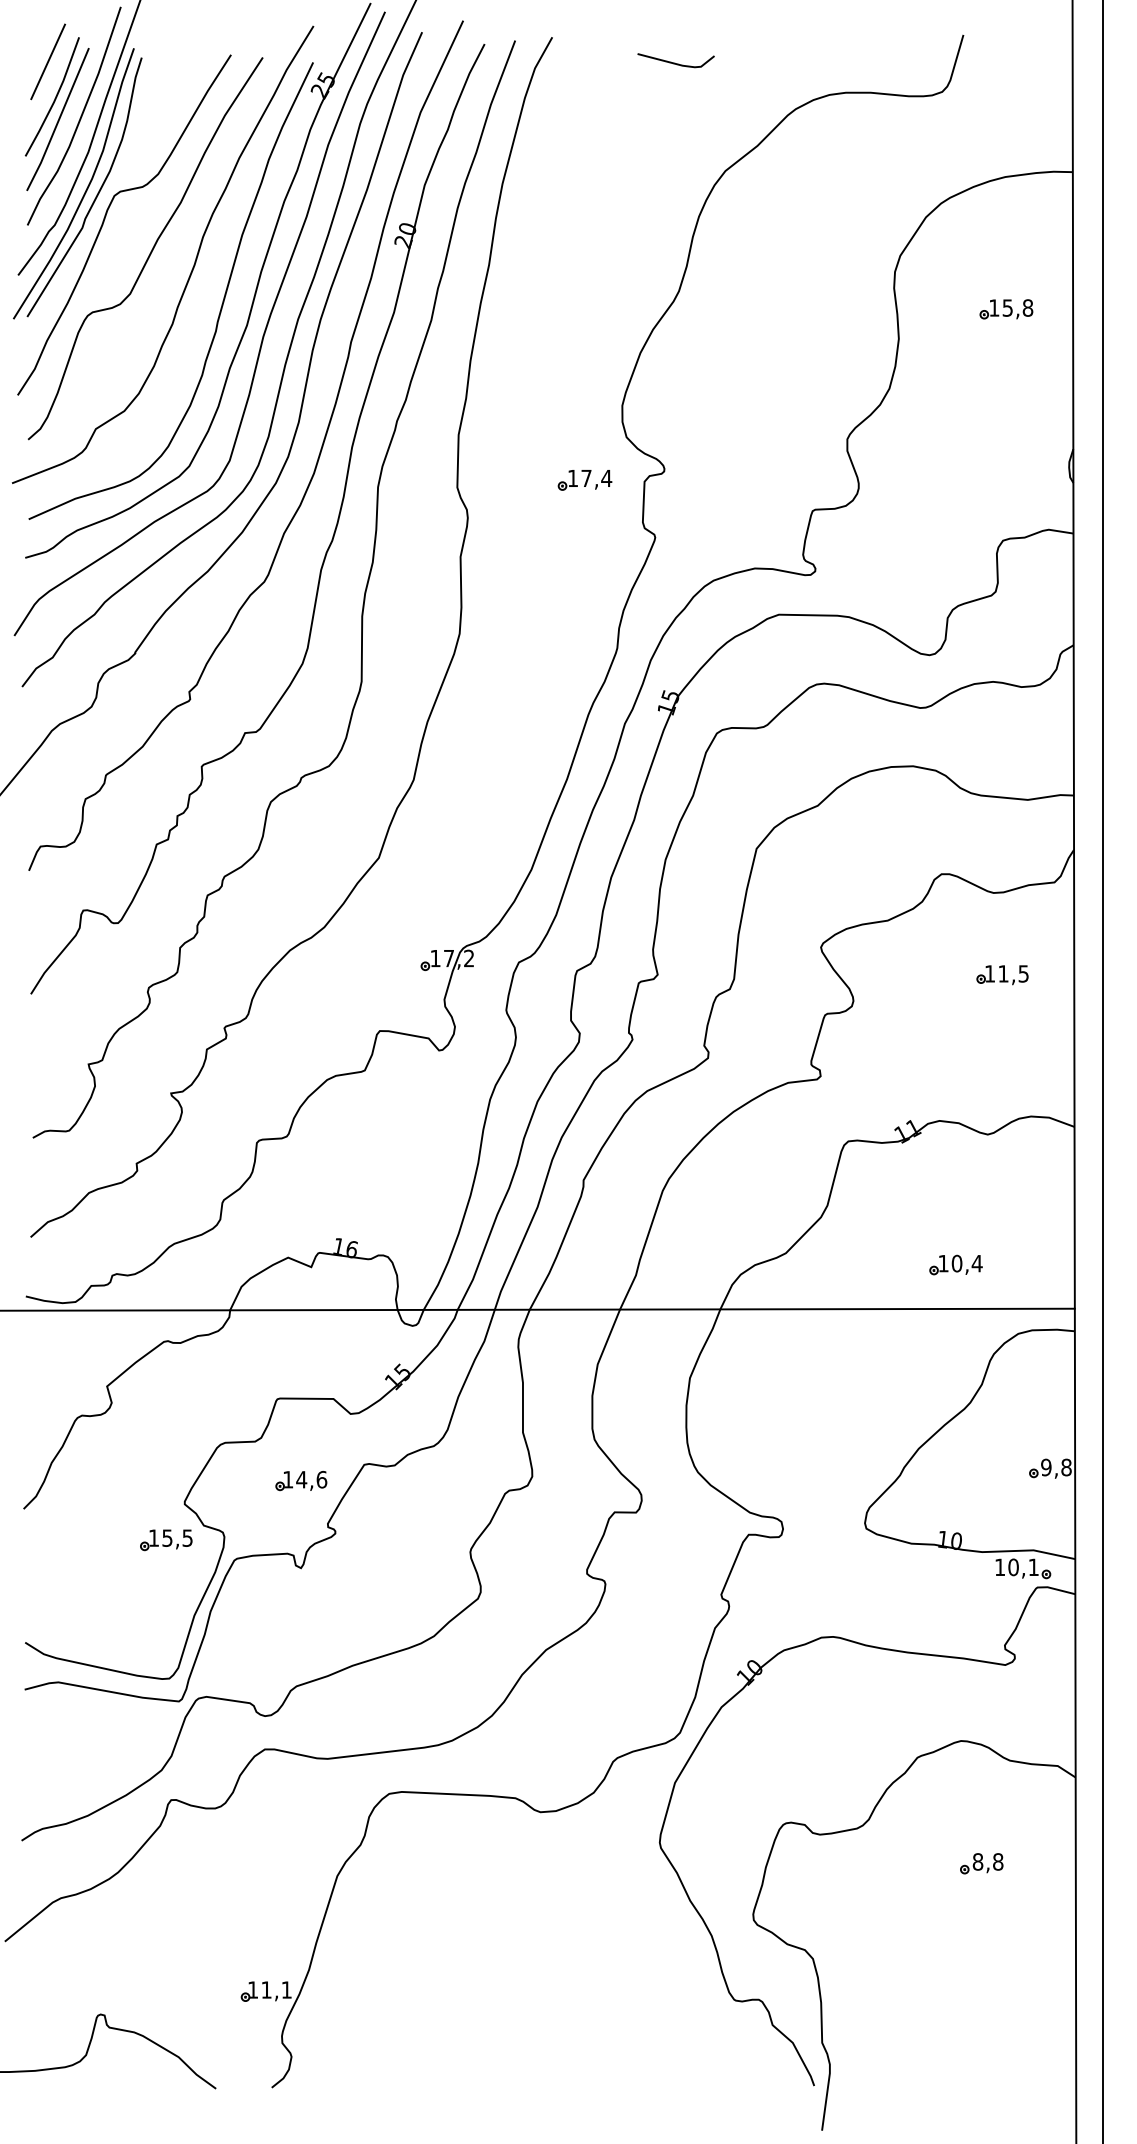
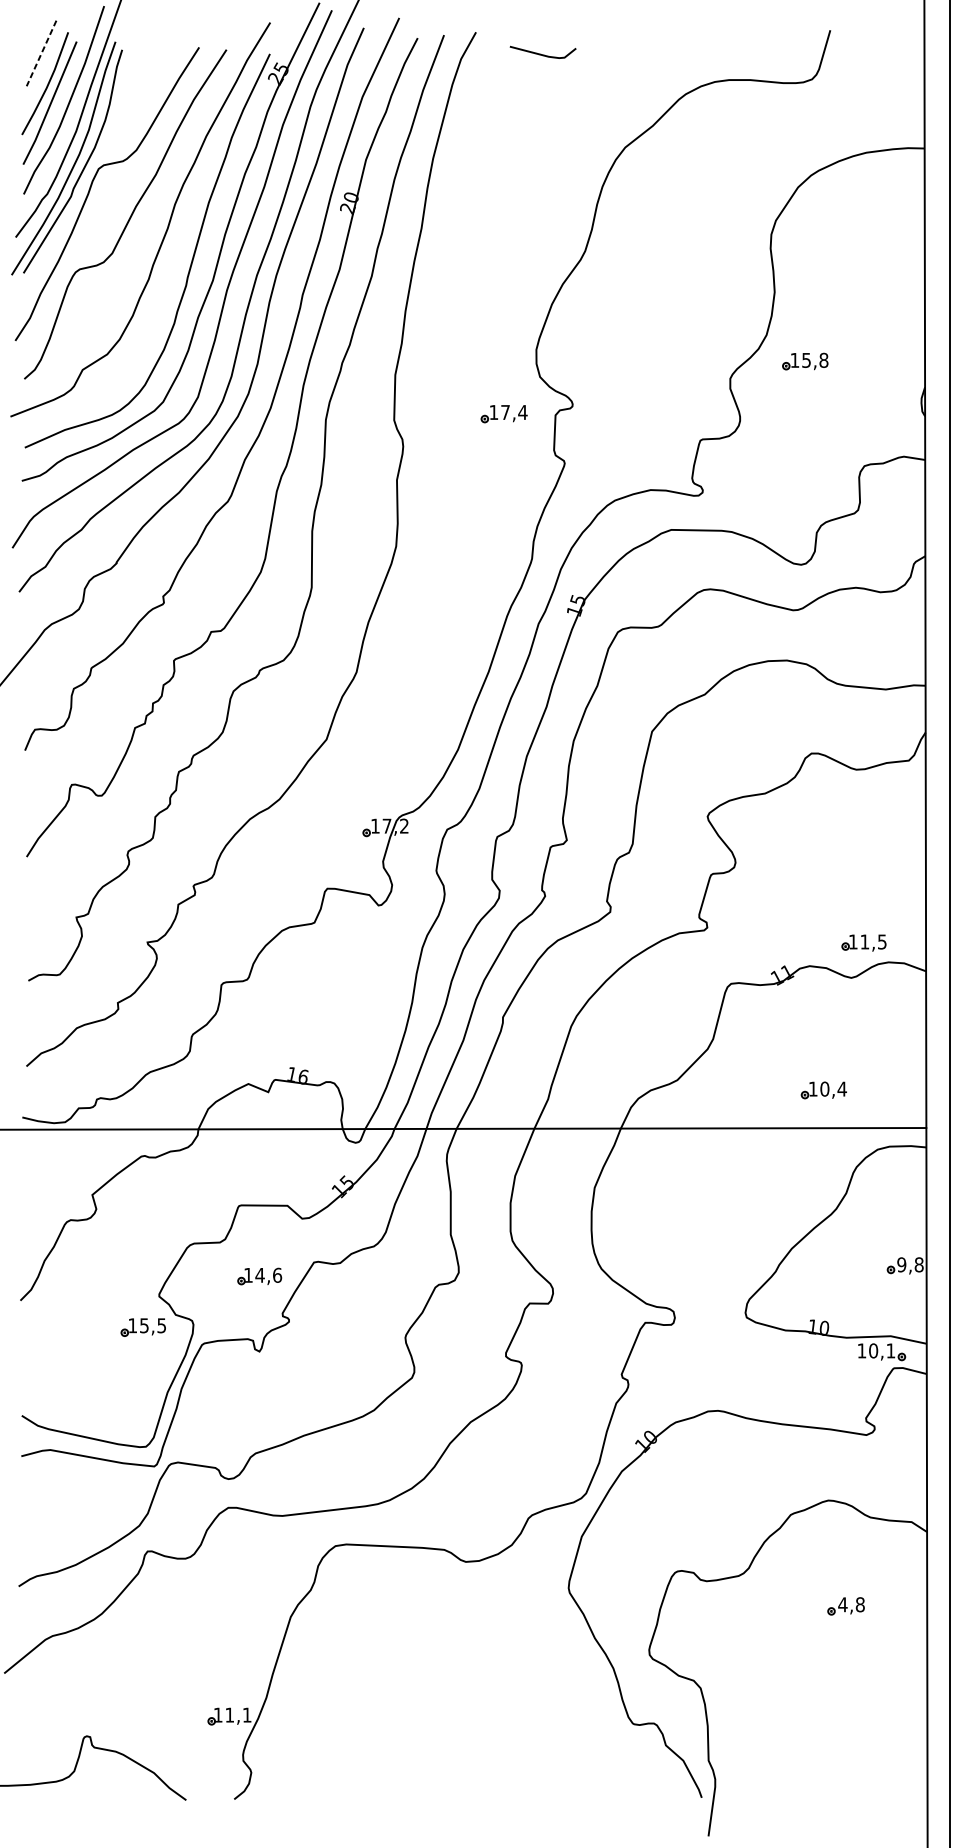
line: (48, 61) -> (41, 53), solid -> dashed
line: (675, 62) -> (542, 54), moved
part: (1006, 309) -> (805, 361), moved
part: (1002, 975) -> (864, 943), moved
text: (977, 1861) -> (842, 1604), 8,8 -> 4,8

